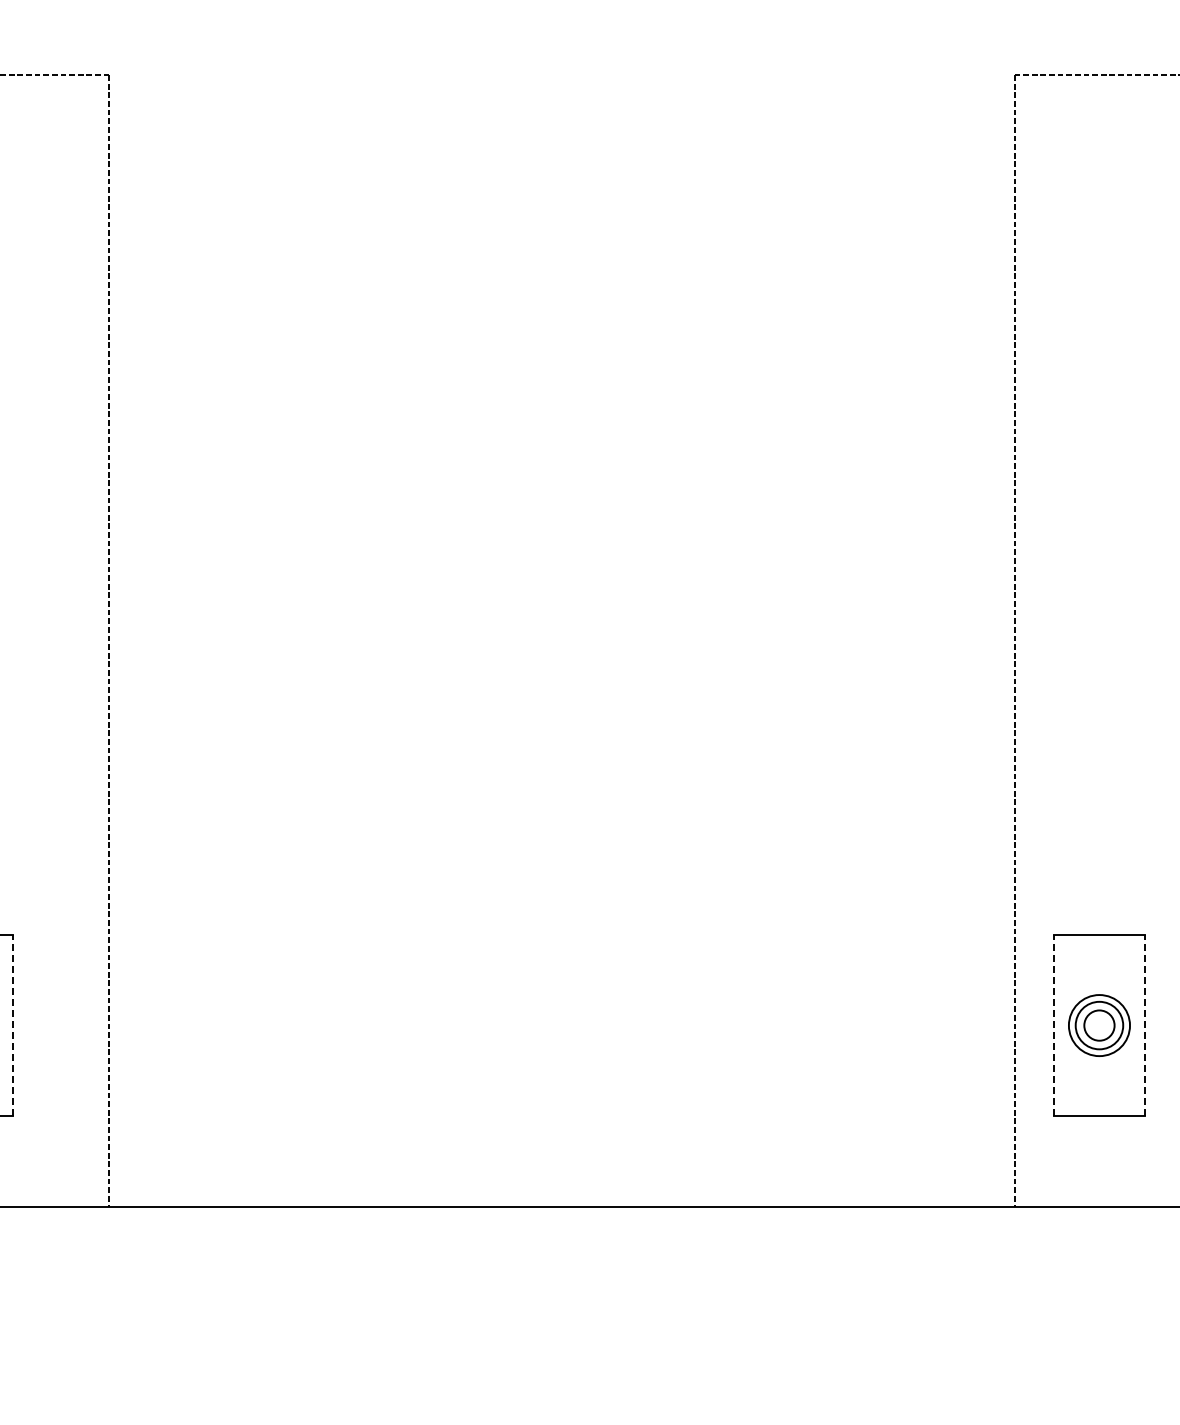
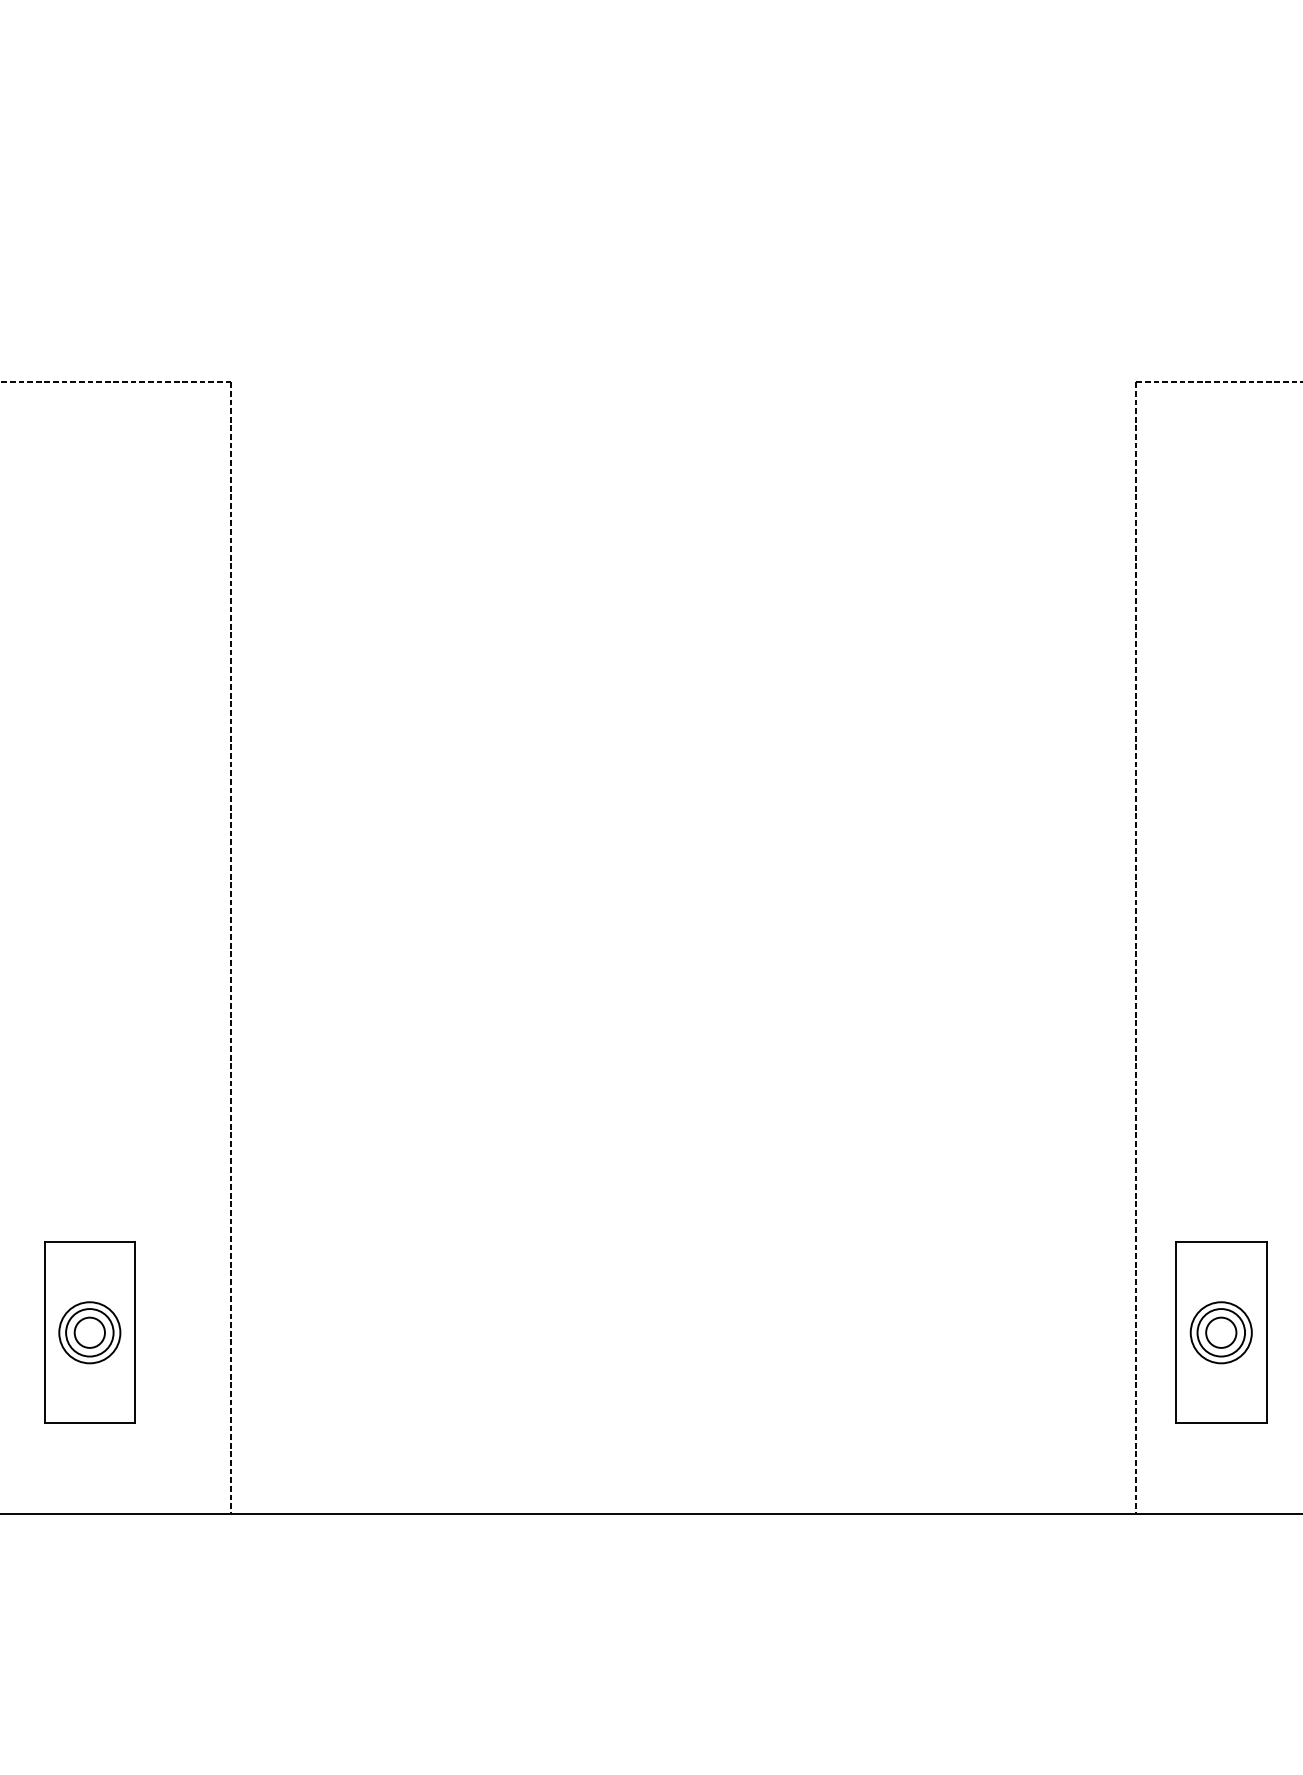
line: (13, 1025) -> (135, 1332), dashed -> solid
line: (1054, 1025) -> (1176, 1332), dashed -> solid
line: (1144, 1025) -> (1266, 1332), dashed -> solid

